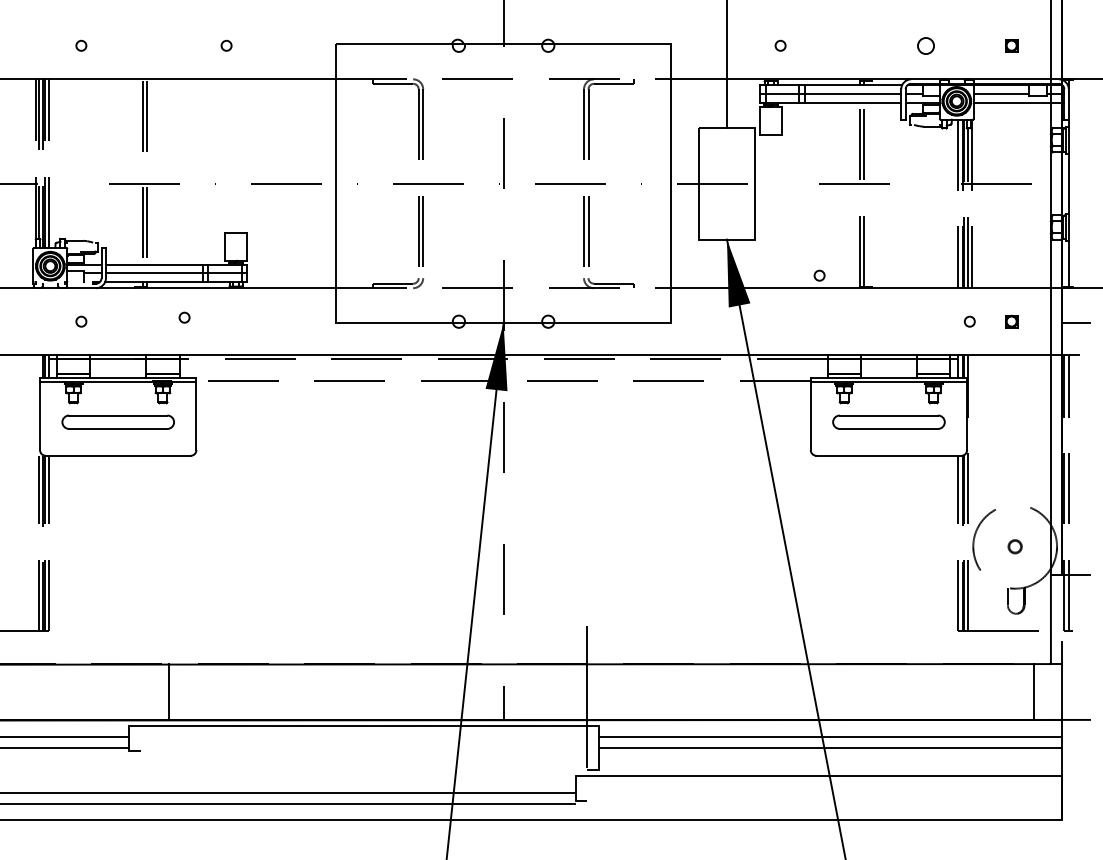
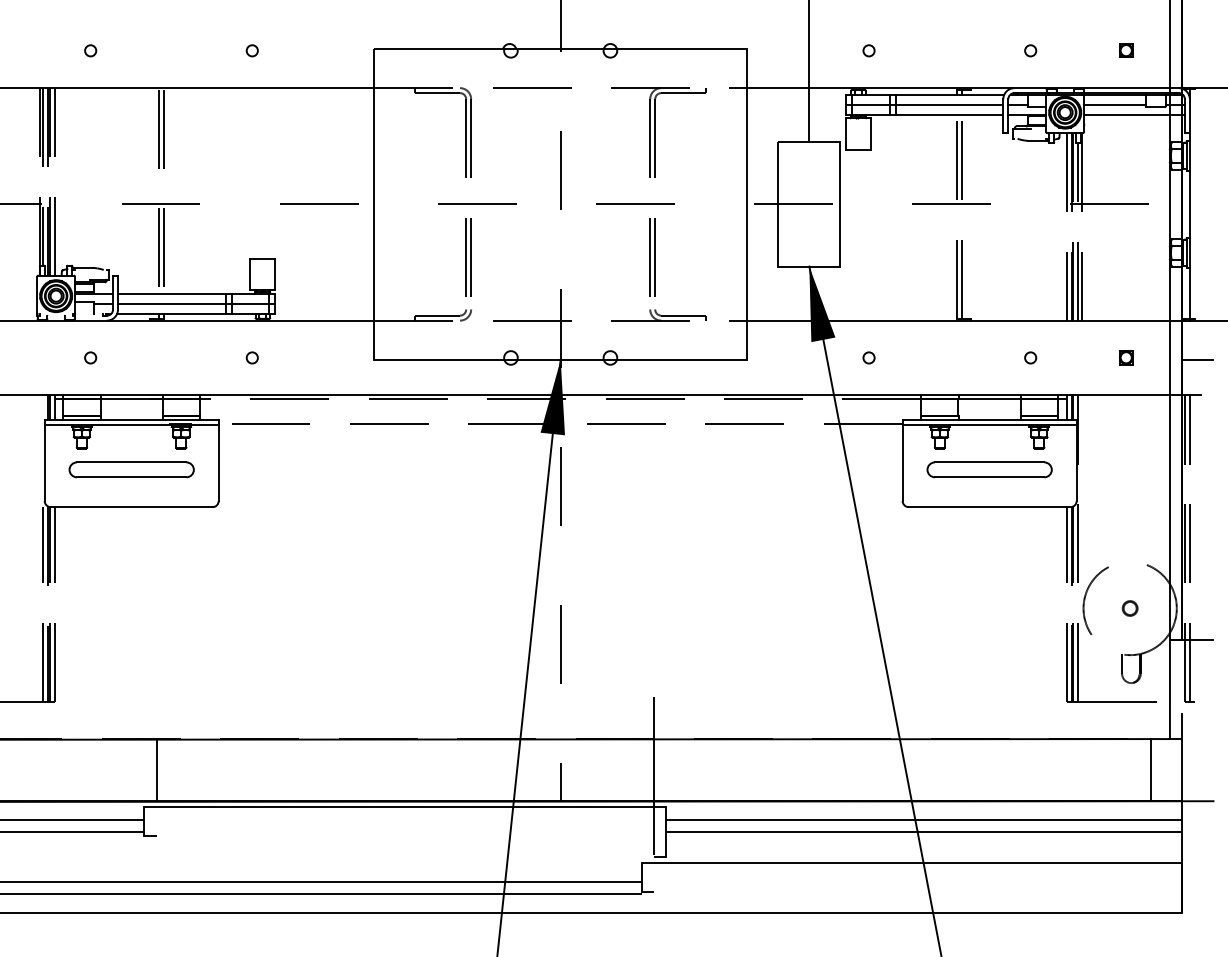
circle: (925, 45) -> (1030, 50), size x0.62
circle: (819, 275) -> (868, 357), moved
circle: (184, 317) -> (252, 357), moved
circle: (969, 321) -> (1030, 357), moved
line: (168, 691) -> (156, 769), moved

